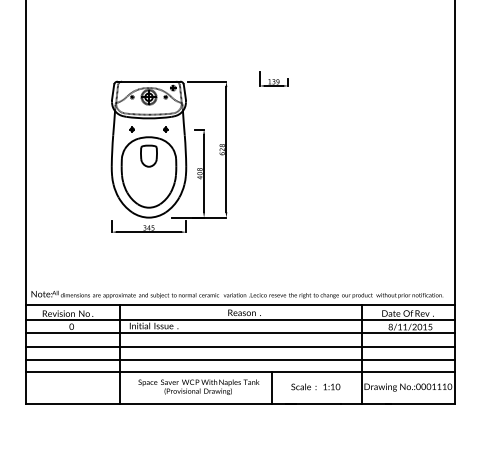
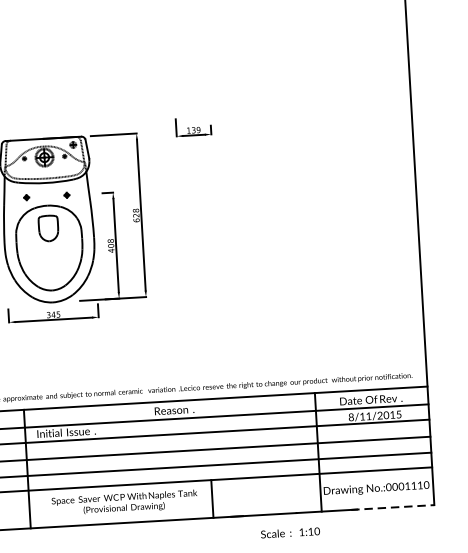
text: (315, 386) -> (290, 532), moved
line: (420, 403) -> (392, 507), solid -> dashed

